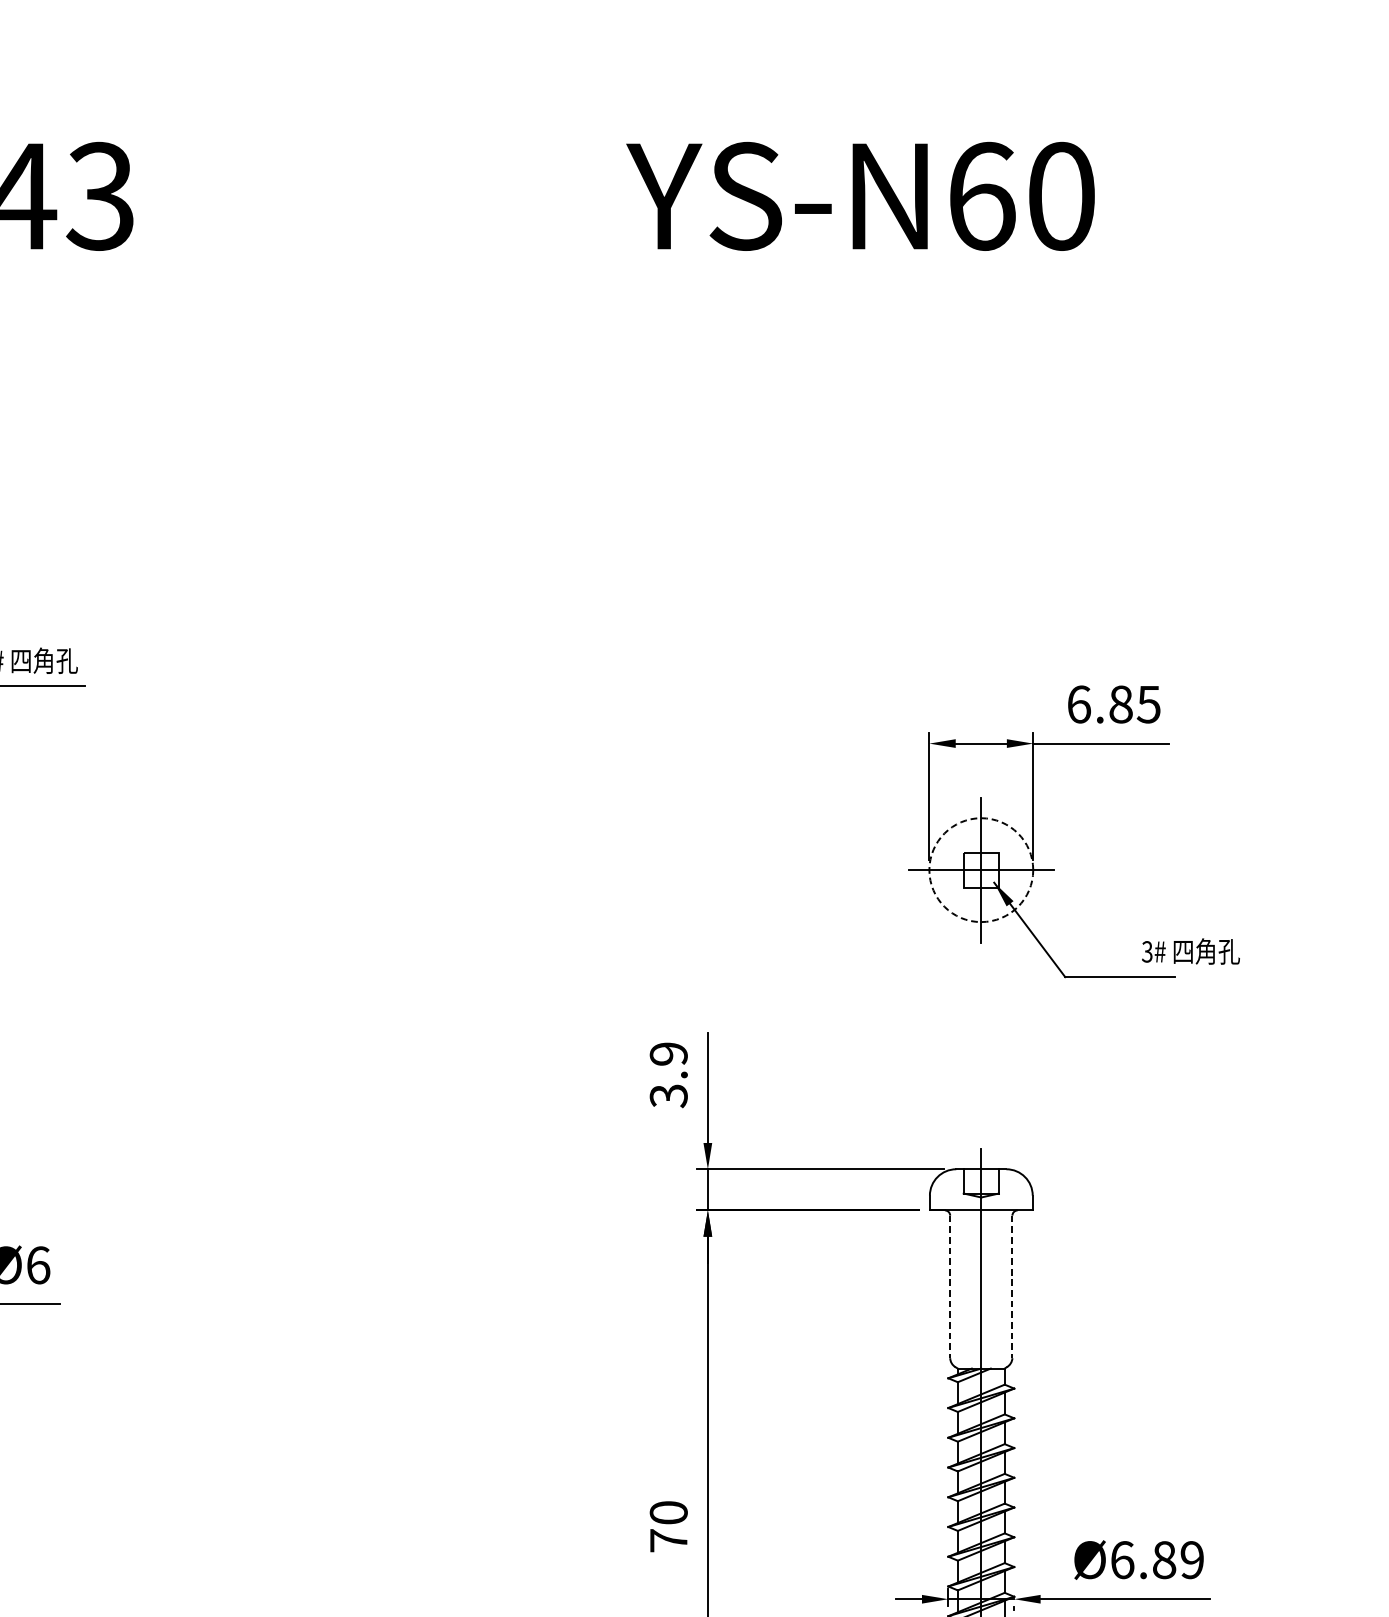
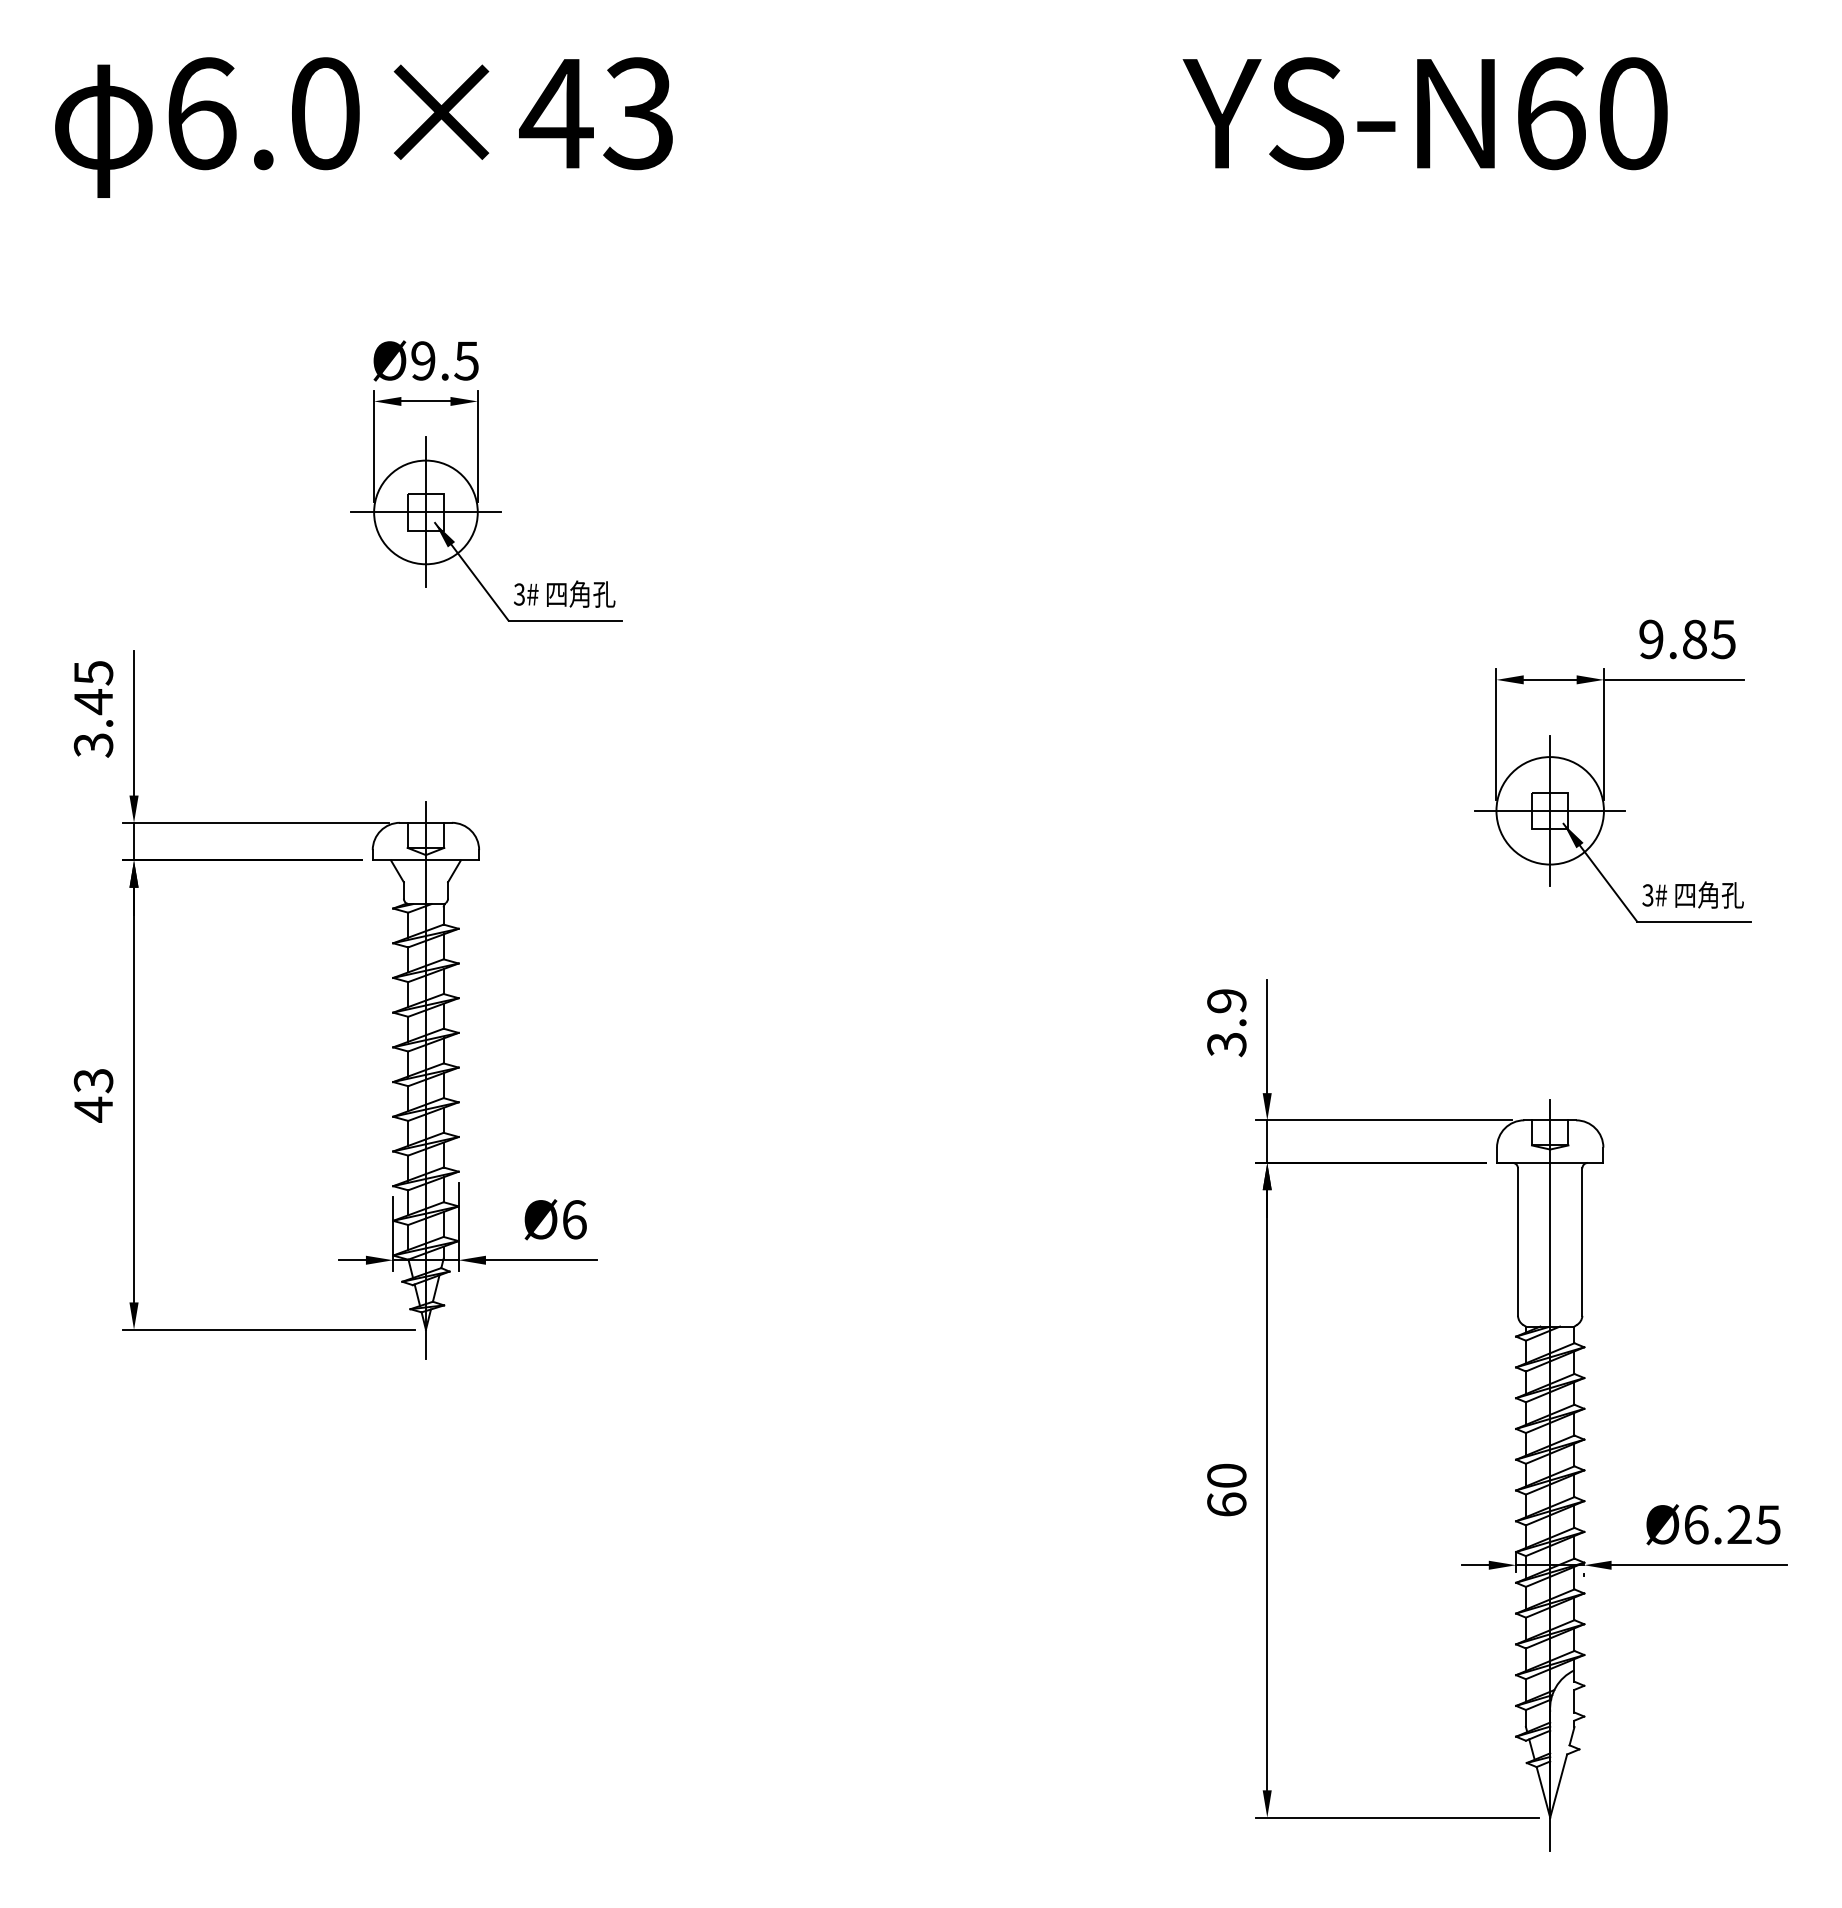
text: (1079, 704) -> (1651, 639), 6.85 -> 9.85
circle: (980, 869) -> (1549, 810), dashed -> solid
text: (1190, 951) -> (1692, 894), moved
line: (950, 1287) -> (1518, 1242), dashed -> solid
line: (1012, 1287) -> (1582, 1242), dashed -> solid
text: (668, 1540) -> (1226, 1504), 70 -> 60
text: (1177, 1559) -> (1753, 1524), Ø6.89 -> Ø6.25

